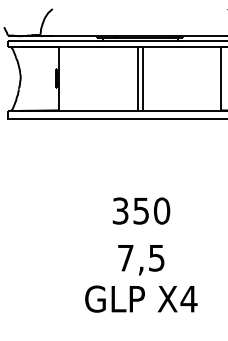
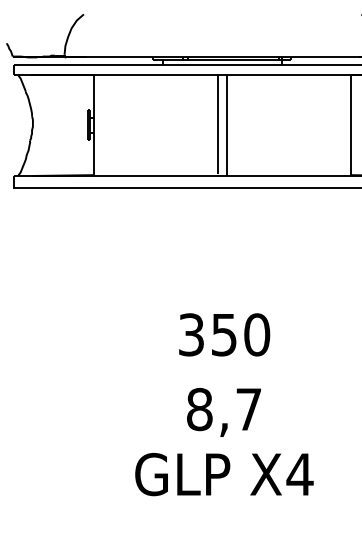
text: (140, 257) -> (223, 408), 7,5 -> 8,7

